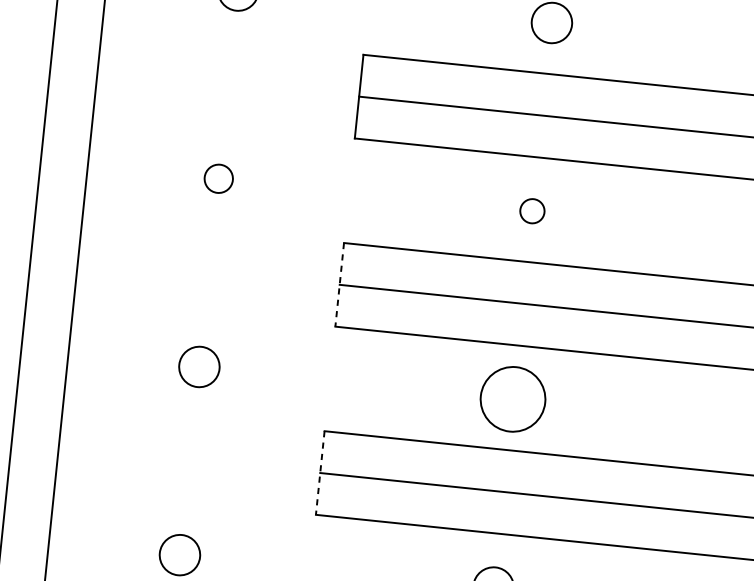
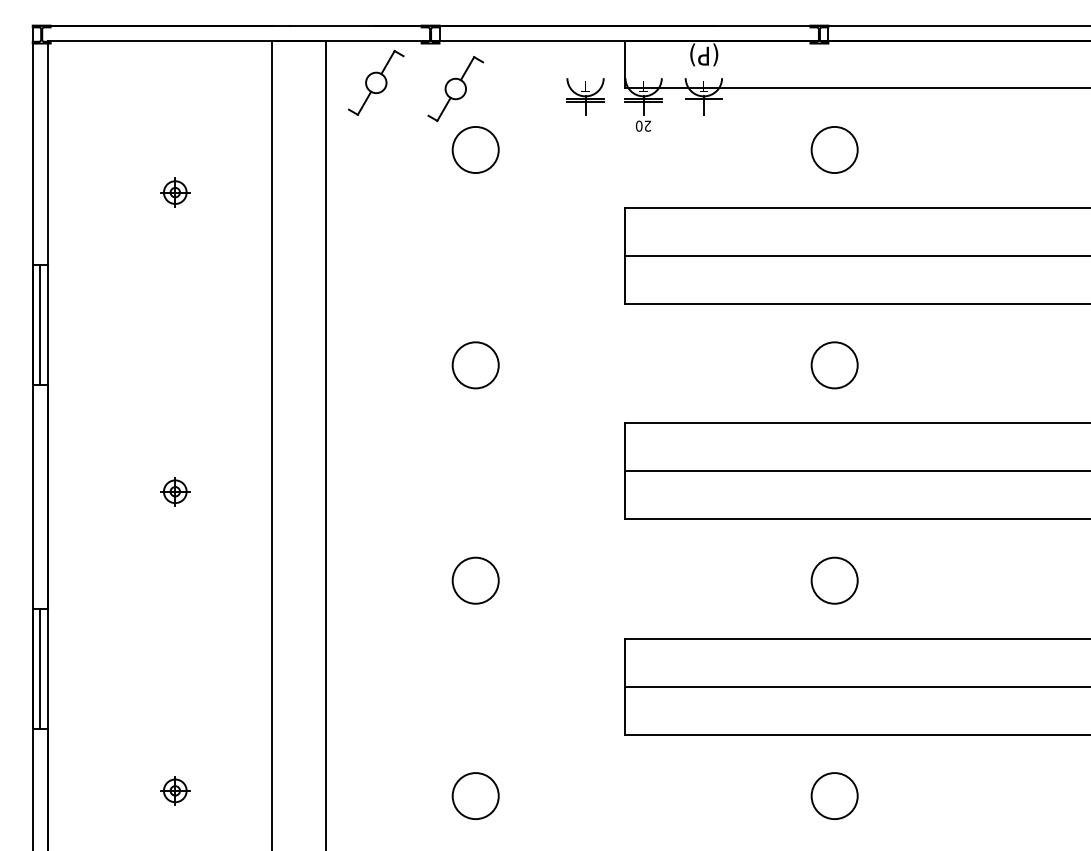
circle: (218, 178) -> (475, 365), size x1.43
circle: (532, 211) -> (834, 365), size x1.67
line: (339, 284) -> (624, 471), dashed -> solid
circle: (512, 399) -> (834, 580), size x0.62
line: (319, 472) -> (624, 686), dashed -> solid

